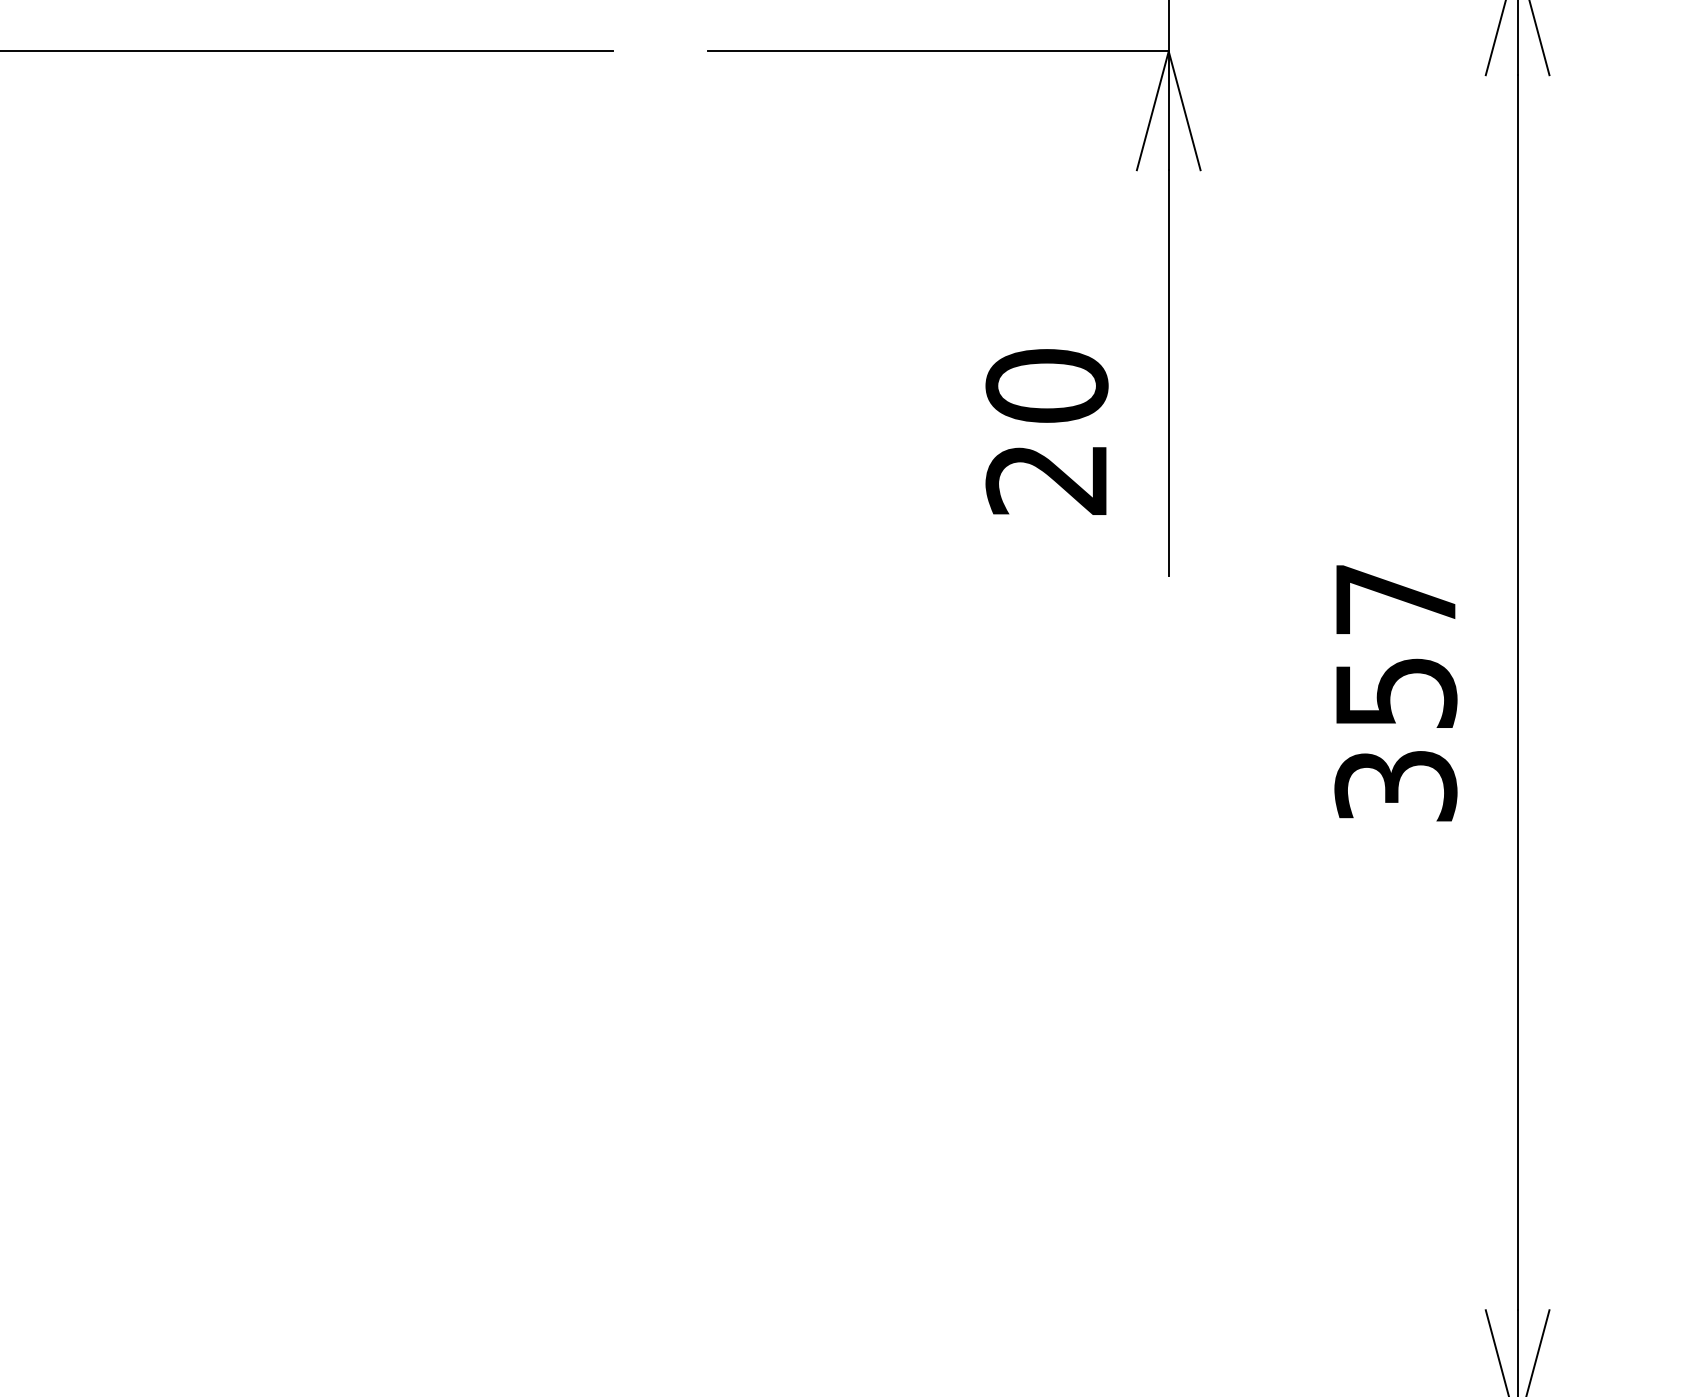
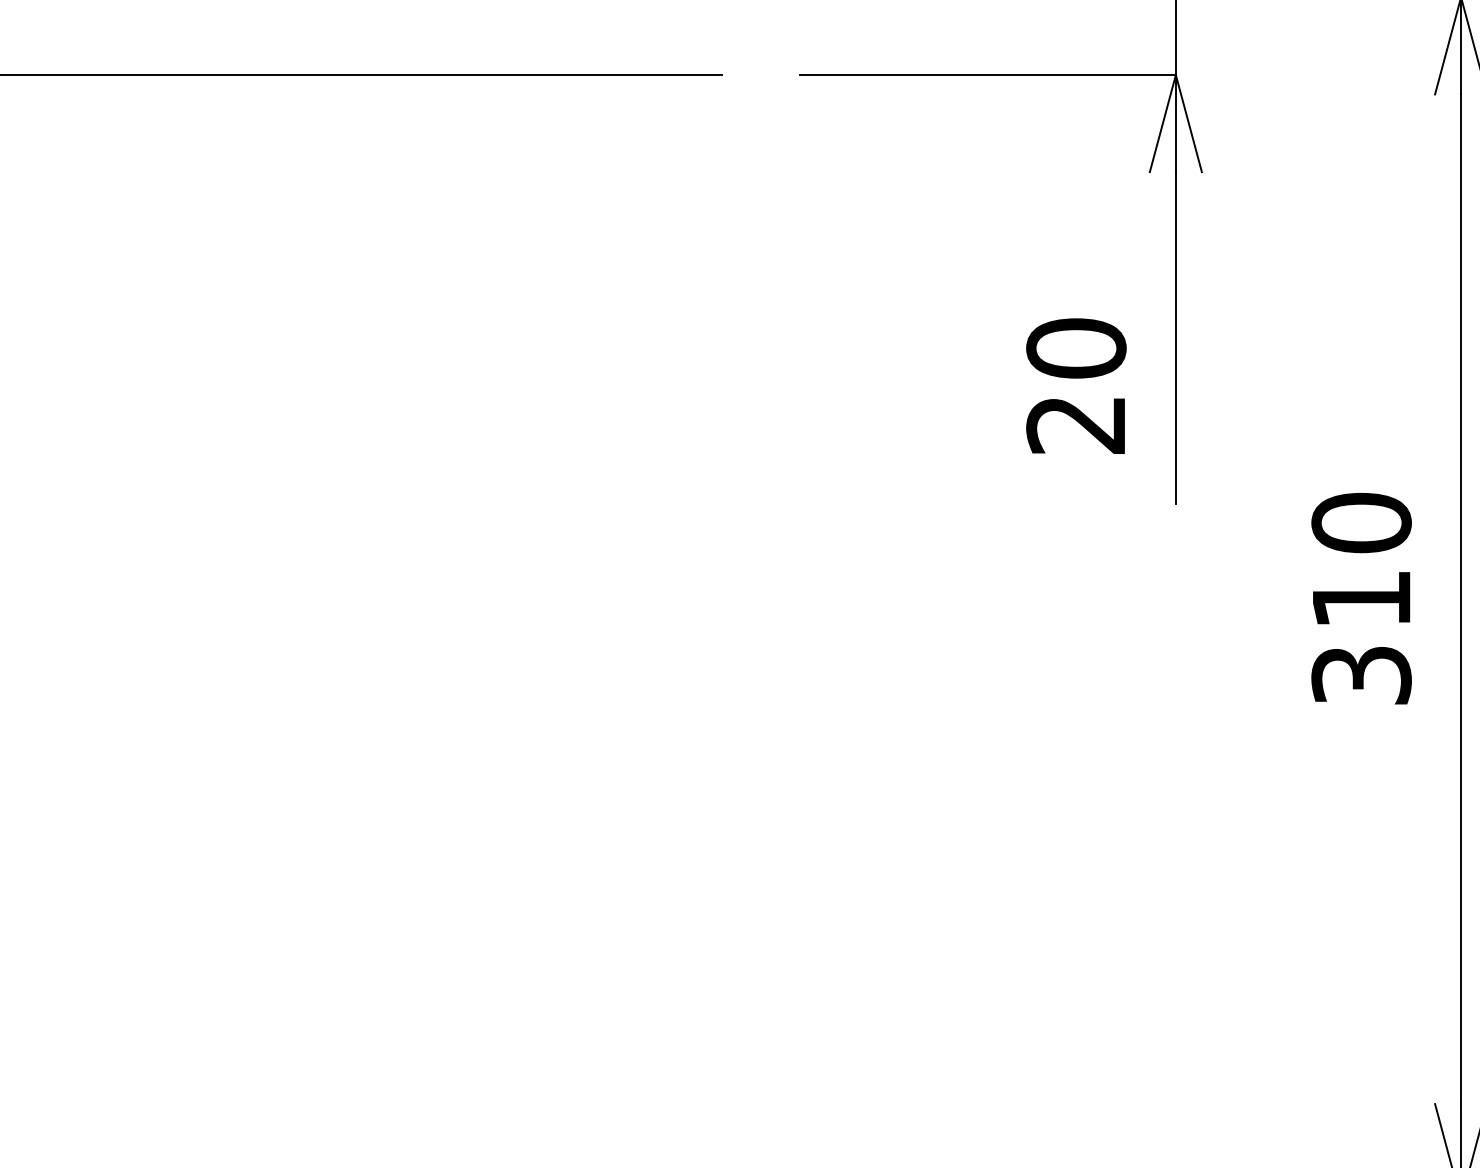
text: (1395, 645) -> (1361, 560), 357 -> 310

